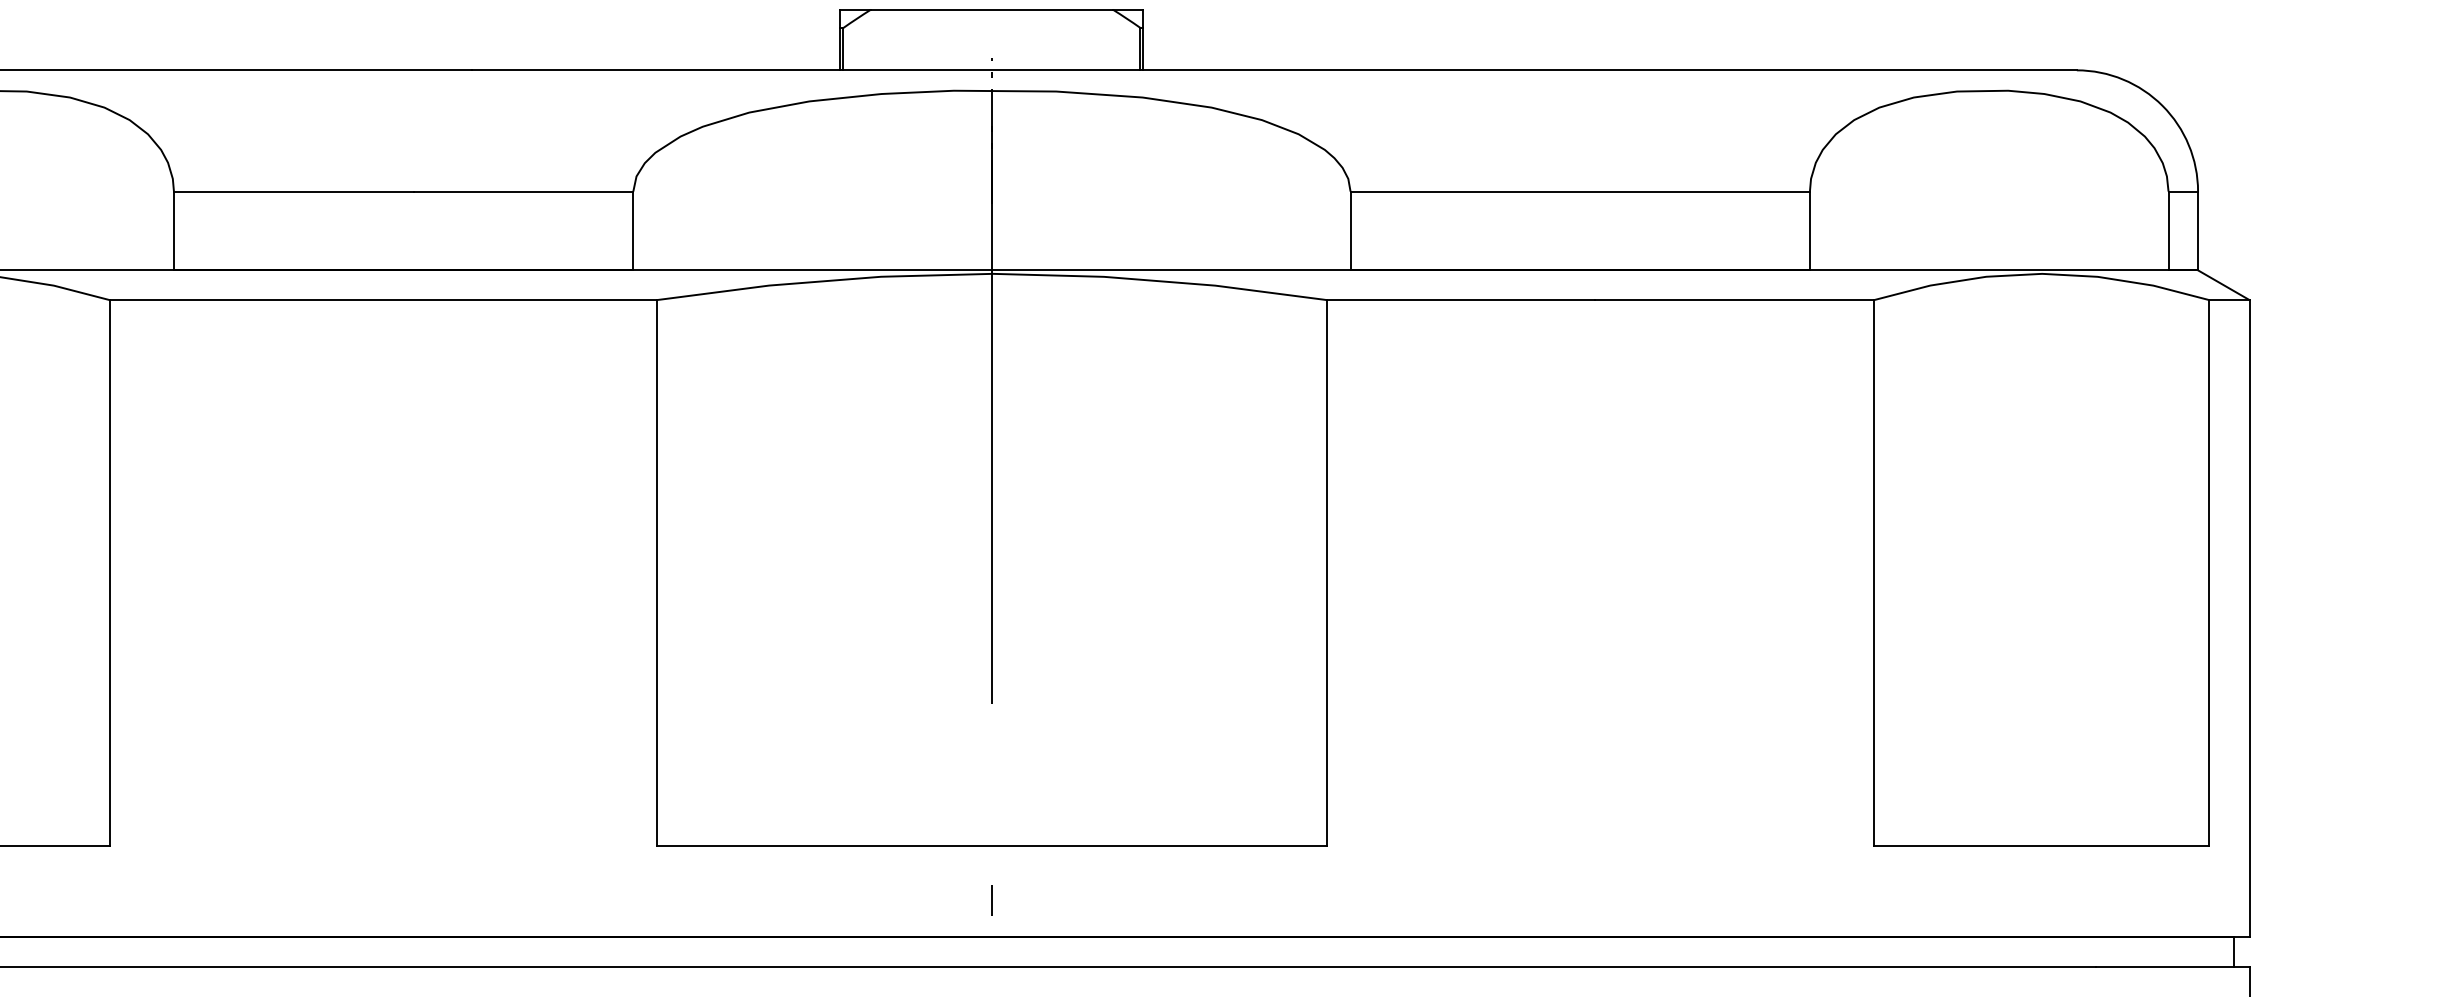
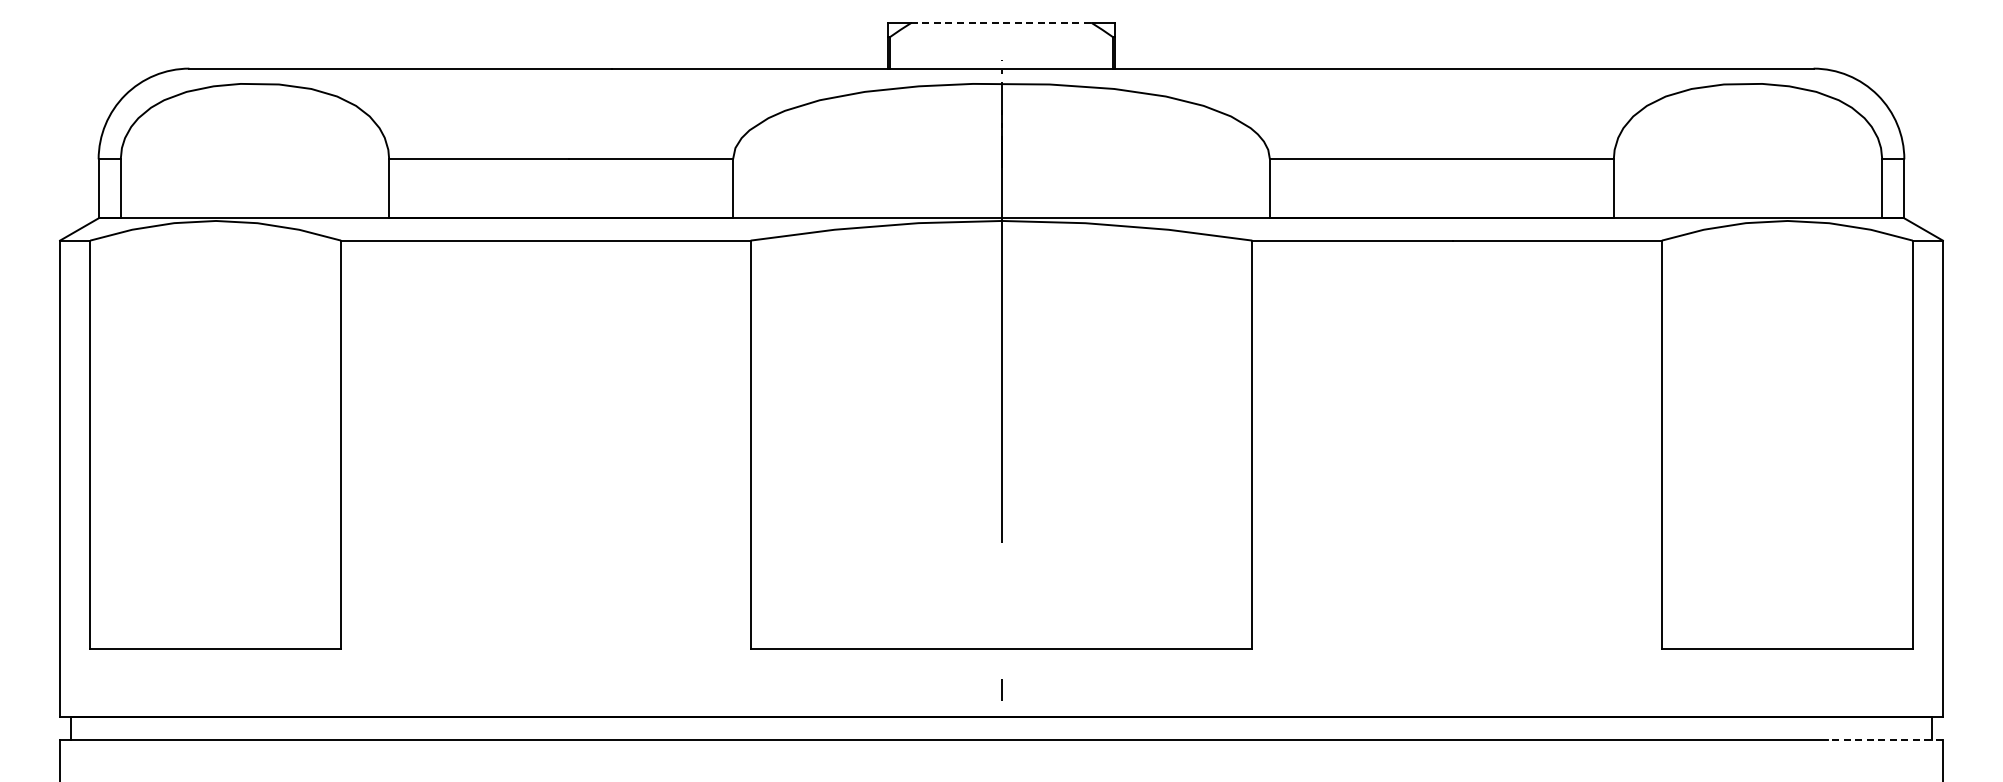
line: (991, 10) -> (1001, 23), solid -> dashed
line: (2172, 967) -> (1885, 740), solid -> dashed

